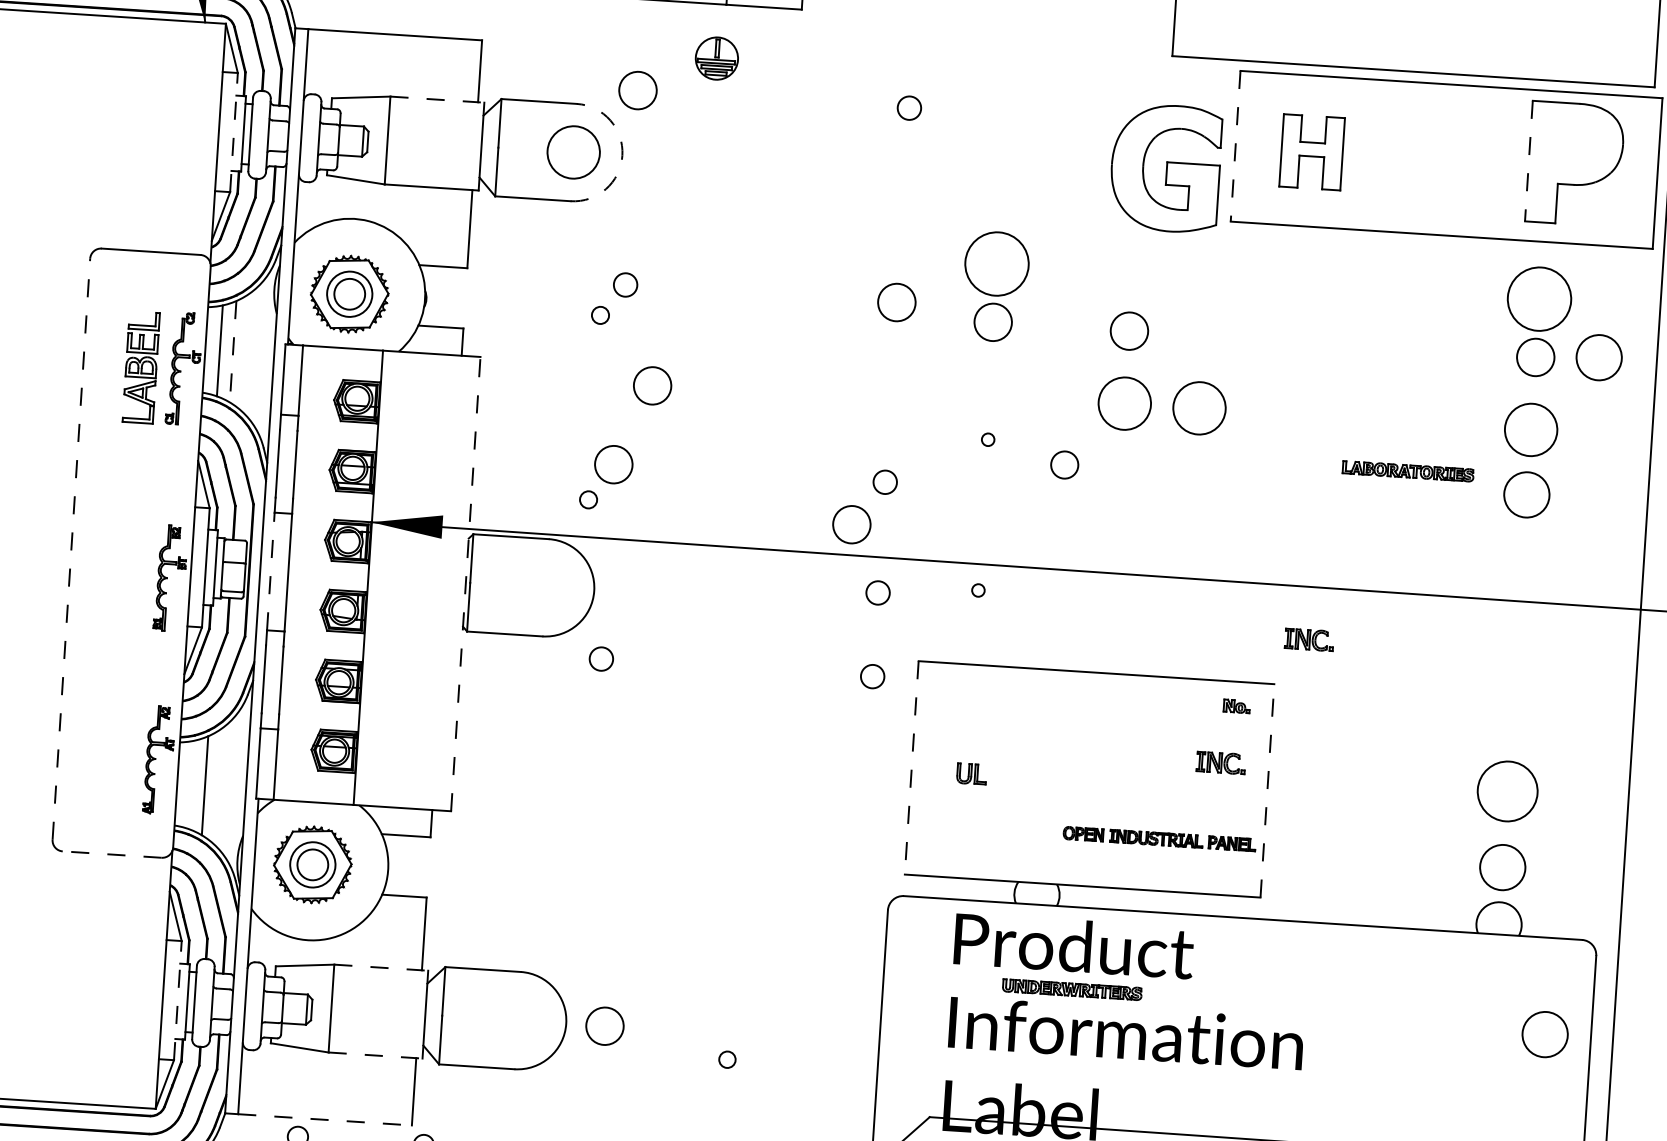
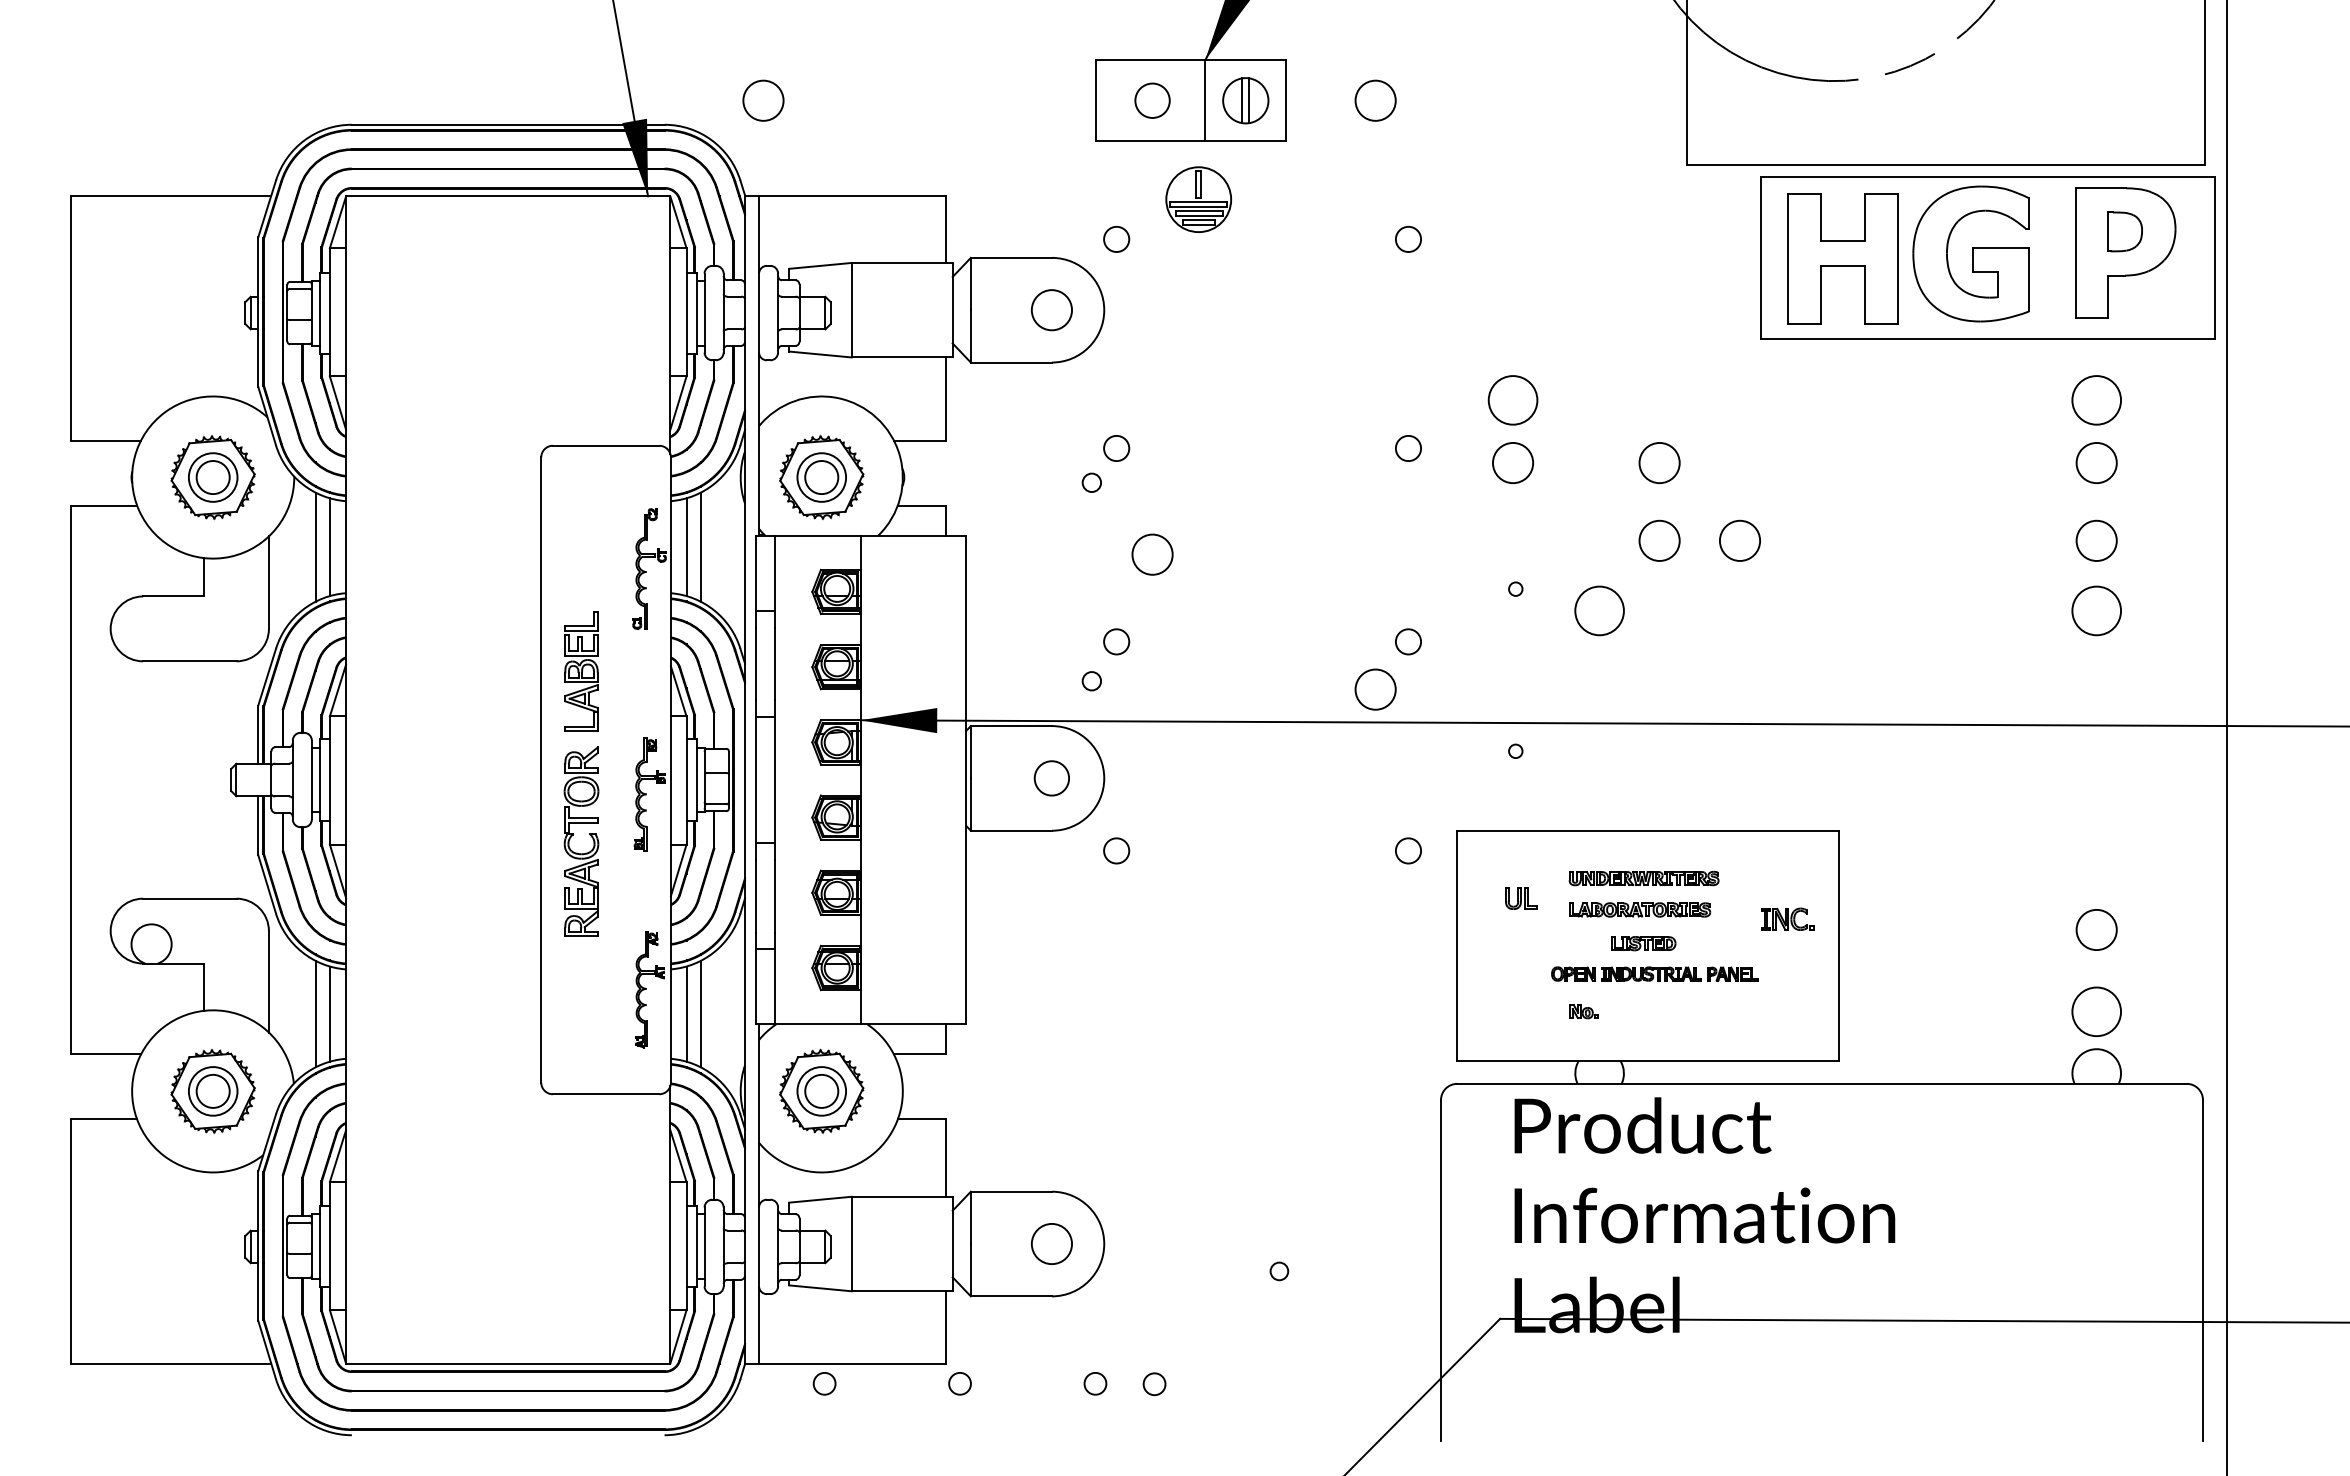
part: (716, 58) -> (1198, 199), size x1.43
circle: (638, 90) -> (1116, 239), size x0.62
line: (437, 99) -> (902, 262), dashed -> solid
line: (233, 131) -> (686, 311), dashed -> solid
part: (1575, 143) -> (2124, 231), added
line: (1235, 147) -> (1760, 258), dashed -> solid
circle: (573, 152) -> (1051, 310), size x0.71
part: (1311, 152) -> (1842, 258), size x1.67
arc: (622, 155) -> (1104, 310), dashed -> solid
line: (1528, 161) -> (2075, 253), dashed -> solid
part: (1165, 167) -> (1970, 253), moved
circle: (996, 264) -> (1512, 400), size x0.71
circle: (1539, 299) -> (2096, 400), size x0.71
circle: (896, 302) -> (1408, 448), size x0.62
line: (232, 352) -> (700, 547), dashed -> solid
circle: (1599, 357) -> (2164, 458), removed
part: (141, 367) -> (581, 671), moved
circle: (1124, 403) -> (1659, 540), size x0.71
circle: (1199, 407) -> (1739, 540), size x0.71
circle: (1530, 429) -> (2096, 540), size x0.71
circle: (613, 464) -> (1116, 641), size x0.62
circle: (1064, 464) -> (1599, 610), size x1.67
part: (1408, 470) -> (1640, 909), moved
line: (71, 549) -> (541, 770), dashed -> solid
line: (270, 571) -> (756, 779), dashed -> solid
line: (466, 583) -> (966, 779), dashed -> solid
circle: (545, 587) -> (1051, 778), added
circle: (878, 592) -> (1408, 760), removed
part: (97, 612) -> (573, 835), added
part: (1309, 639) -> (1873, 780), removed
part: (1236, 706) -> (1583, 1011), moved
line: (911, 767) -> (1456, 945), dashed -> solid
part: (971, 774) -> (1521, 898), moved
part: (1085, 776) -> (1643, 943), added
line: (191, 784) -> (686, 1013), added
line: (1267, 790) -> (1839, 945), dashed -> solid
circle: (1507, 791) -> (2096, 929), size x0.62
part: (1159, 838) -> (1654, 973), moved
line: (111, 854) -> (605, 1094), dashed -> solid
line: (381, 967) -> (902, 1196), dashed -> solid
part: (1071, 989) -> (1643, 878), moved
line: (177, 1000) -> (686, 1245), dashed -> solid
circle: (604, 1025) -> (1051, 1243), moved
circle: (1544, 1034) -> (2153, 1187), removed
line: (375, 1055) -> (902, 1291), dashed -> solid
line: (325, 1119) -> (853, 1363), dashed -> solid

